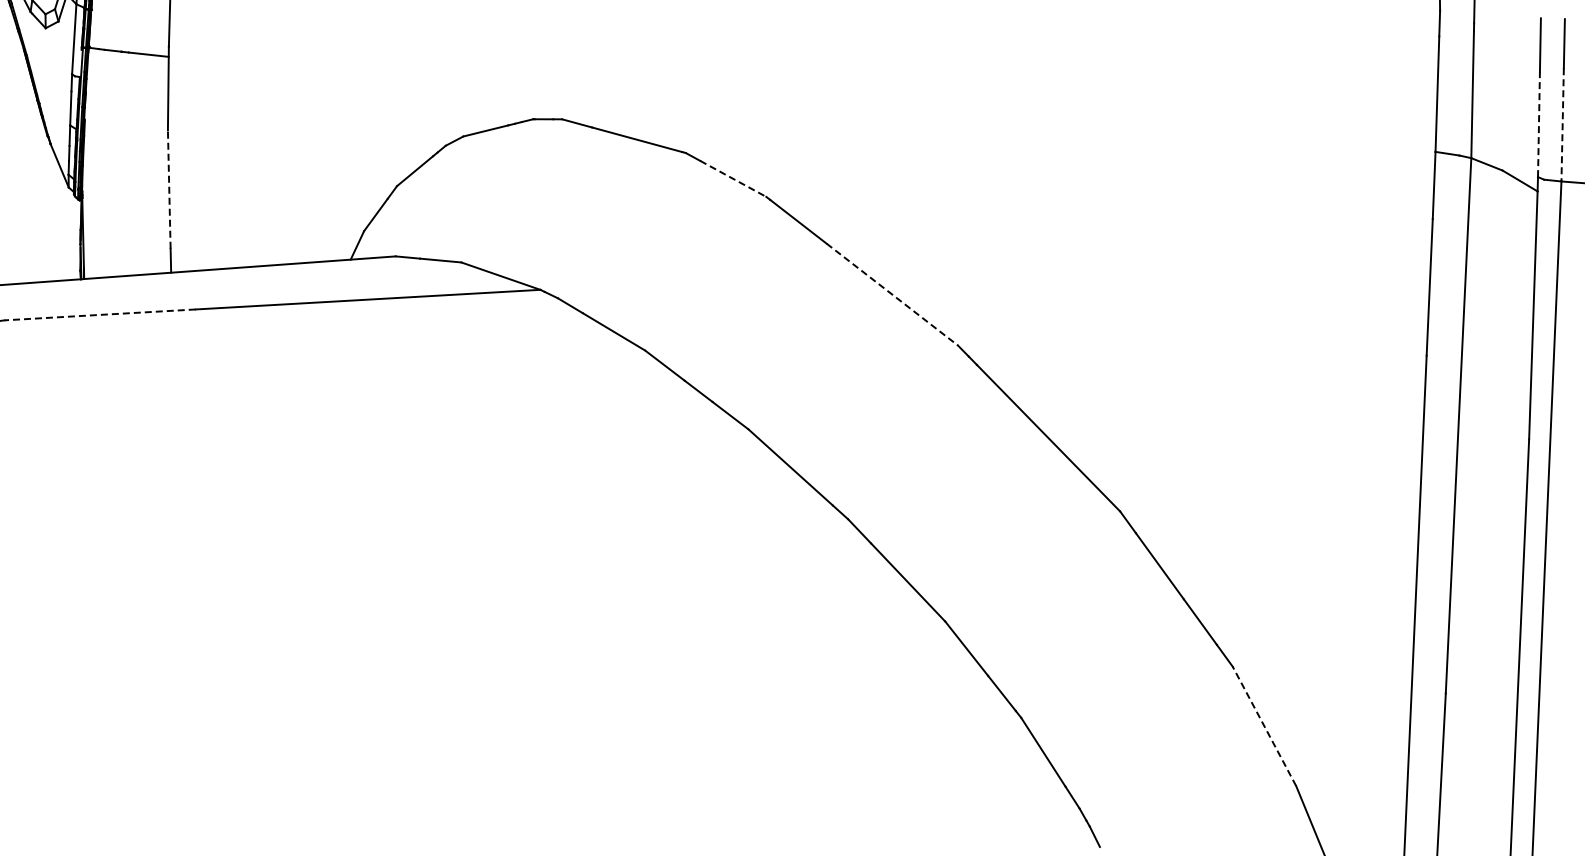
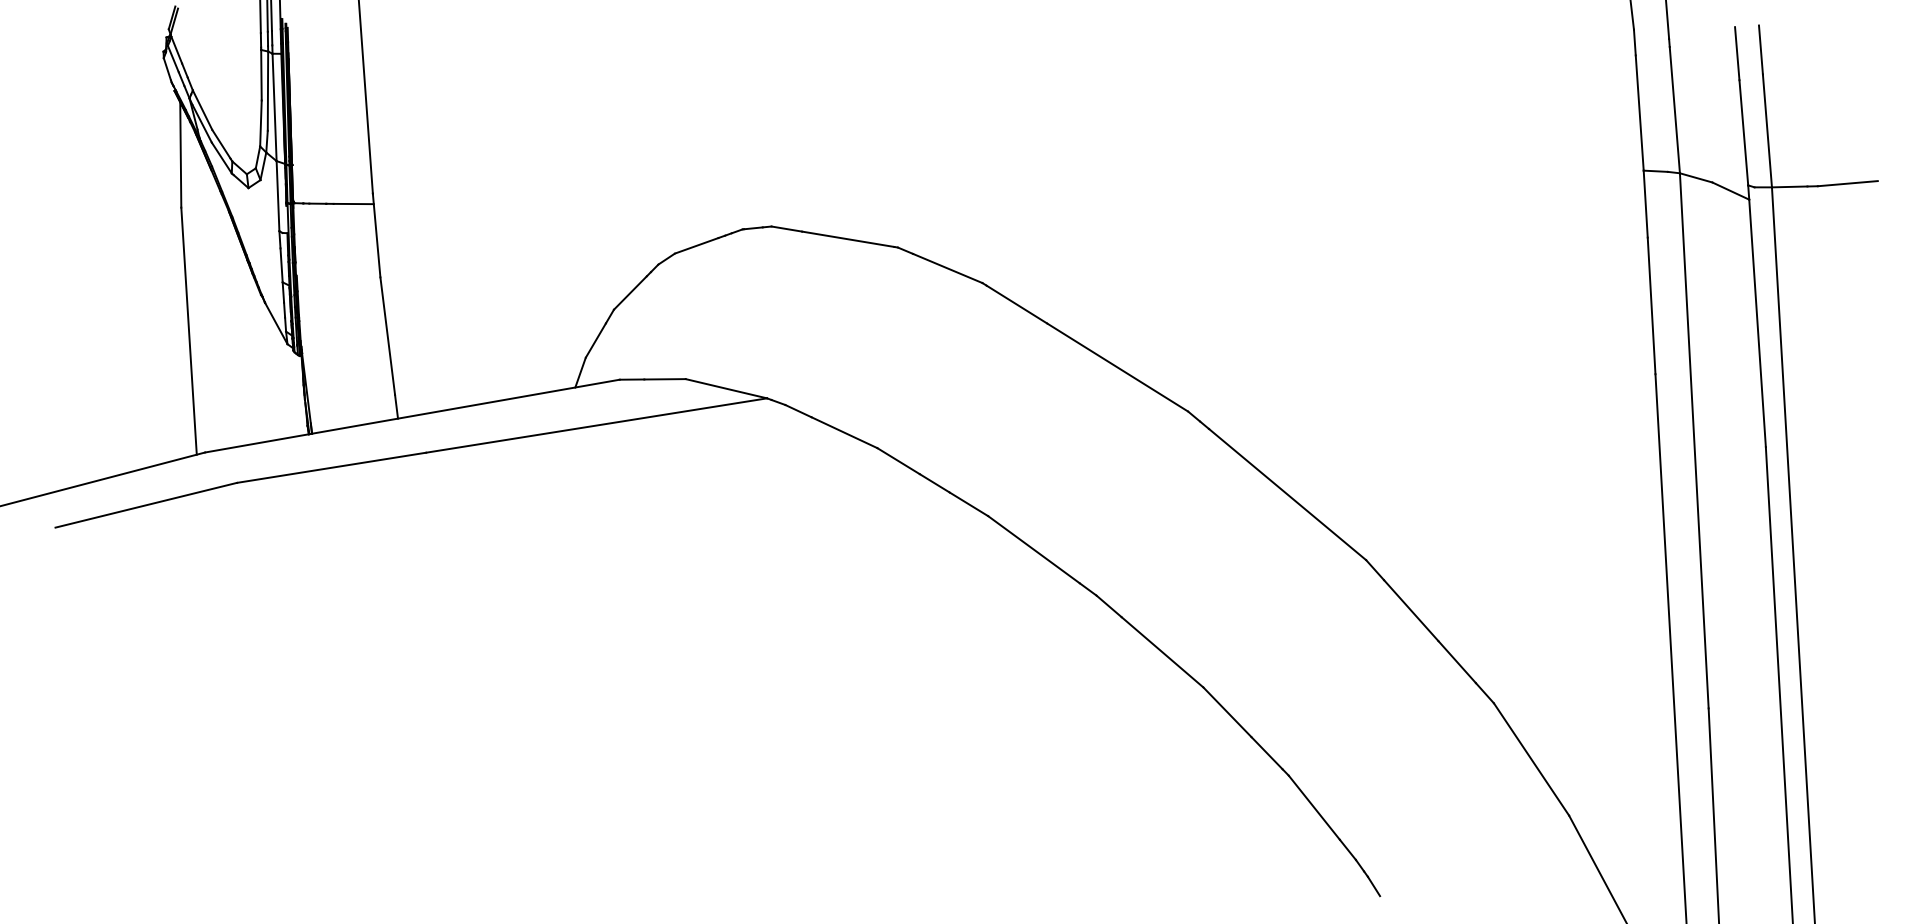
line: (1538, 124) -> (1743, 132), dashed -> solid
line: (1562, 124) -> (1767, 130), dashed -> solid
line: (733, 178) -> (947, 268), dashed -> solid
line: (169, 188) -> (387, 335), dashed -> solid
line: (893, 294) -> (1118, 367), dashed -> solid
line: (100, 314) -> (331, 467), dashed -> solid
line: (1264, 726) -> (1531, 759), dashed -> solid

